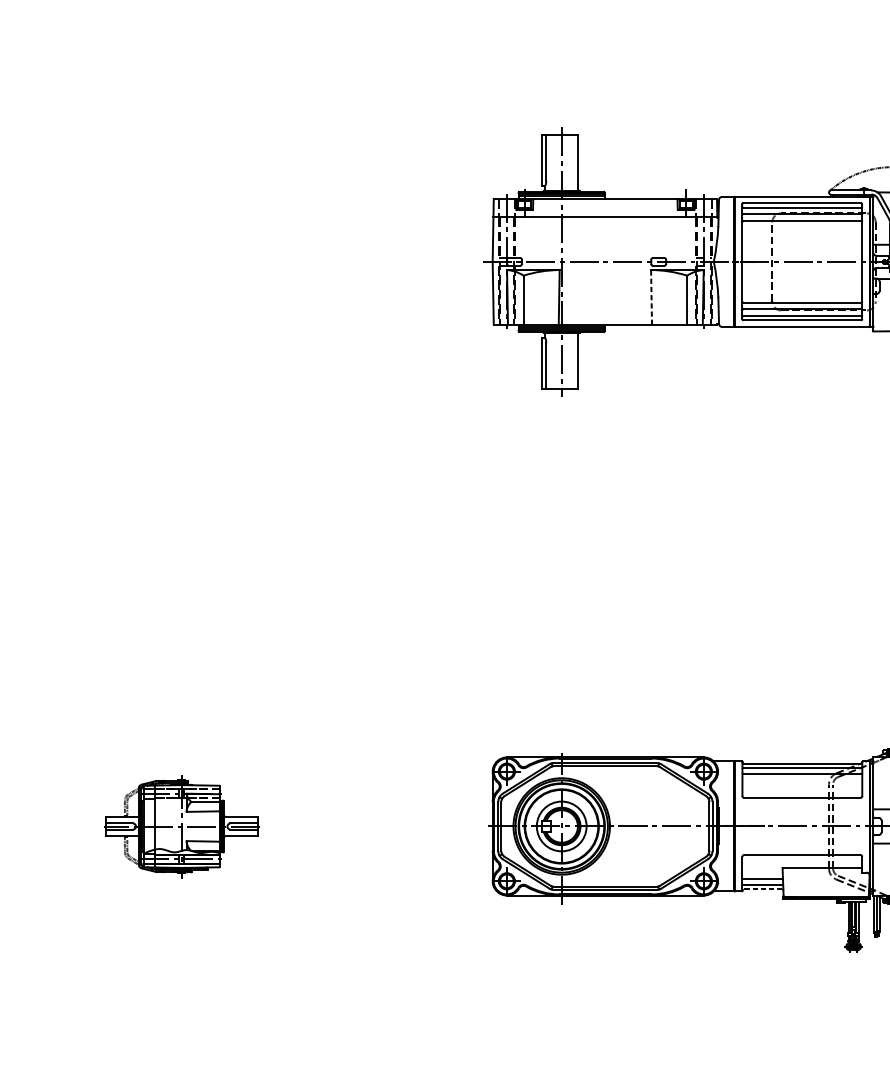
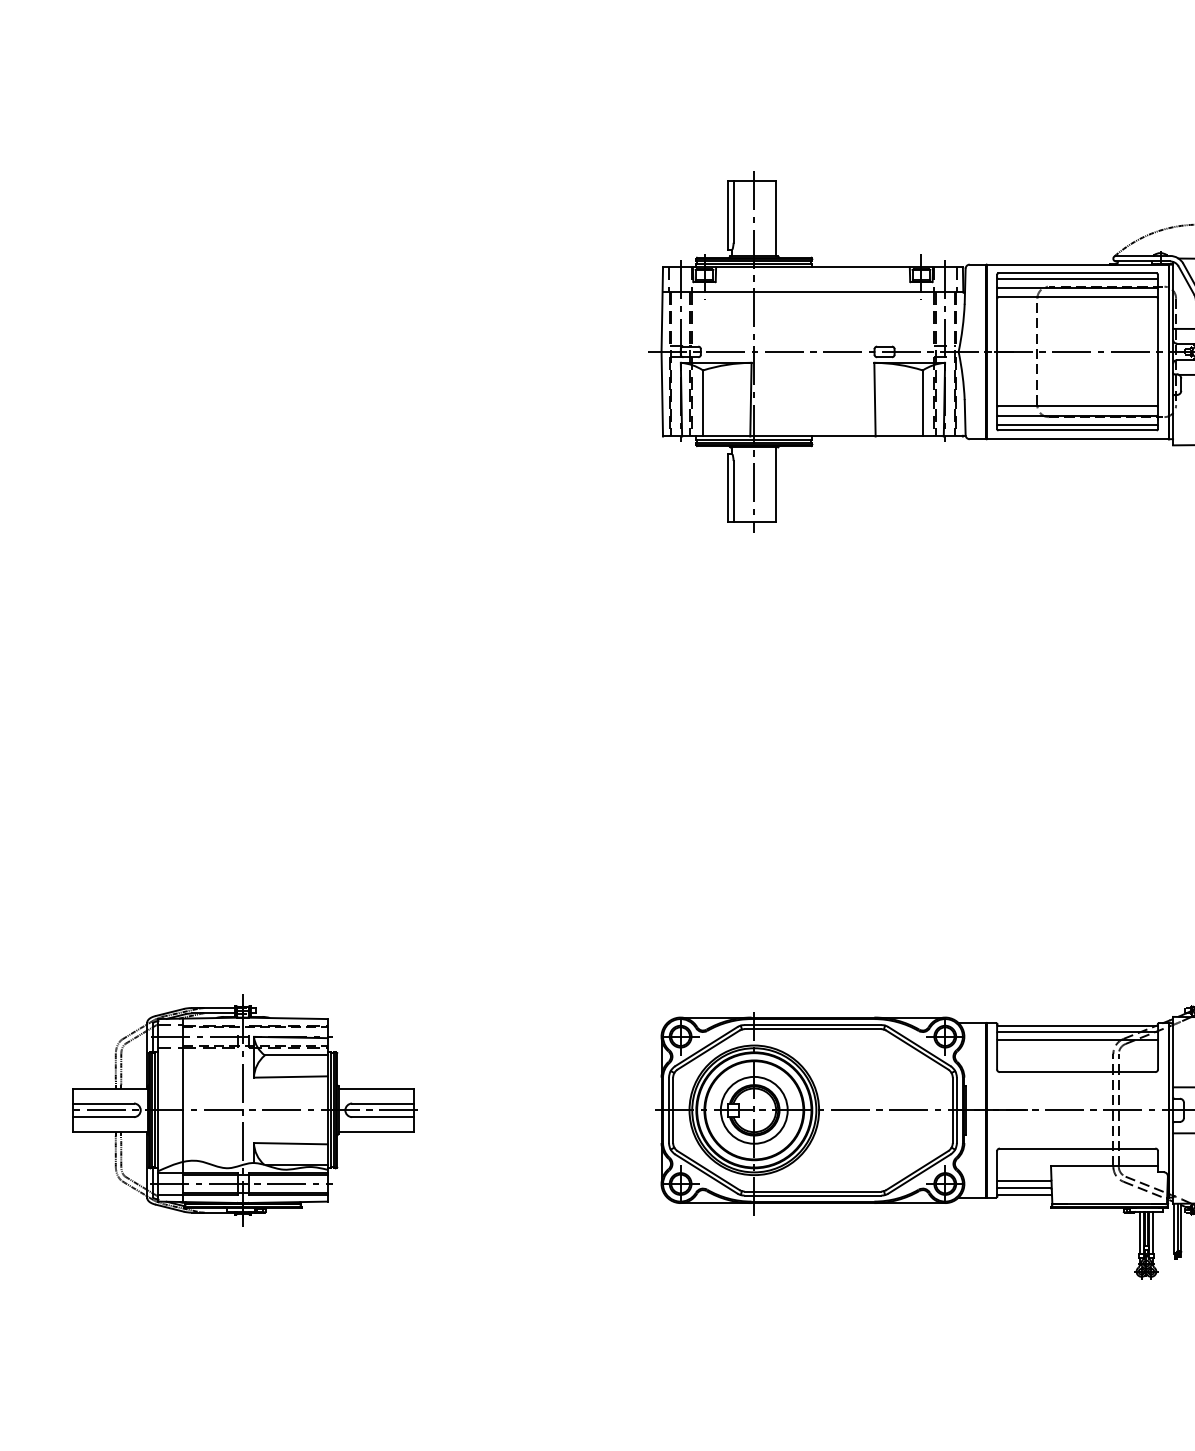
line: (651, 297) -> (874, 399), dashed -> solid
part: (182, 826) -> (244, 1110), size x1.67
line: (762, 889) -> (1023, 1194), dashed -> solid

